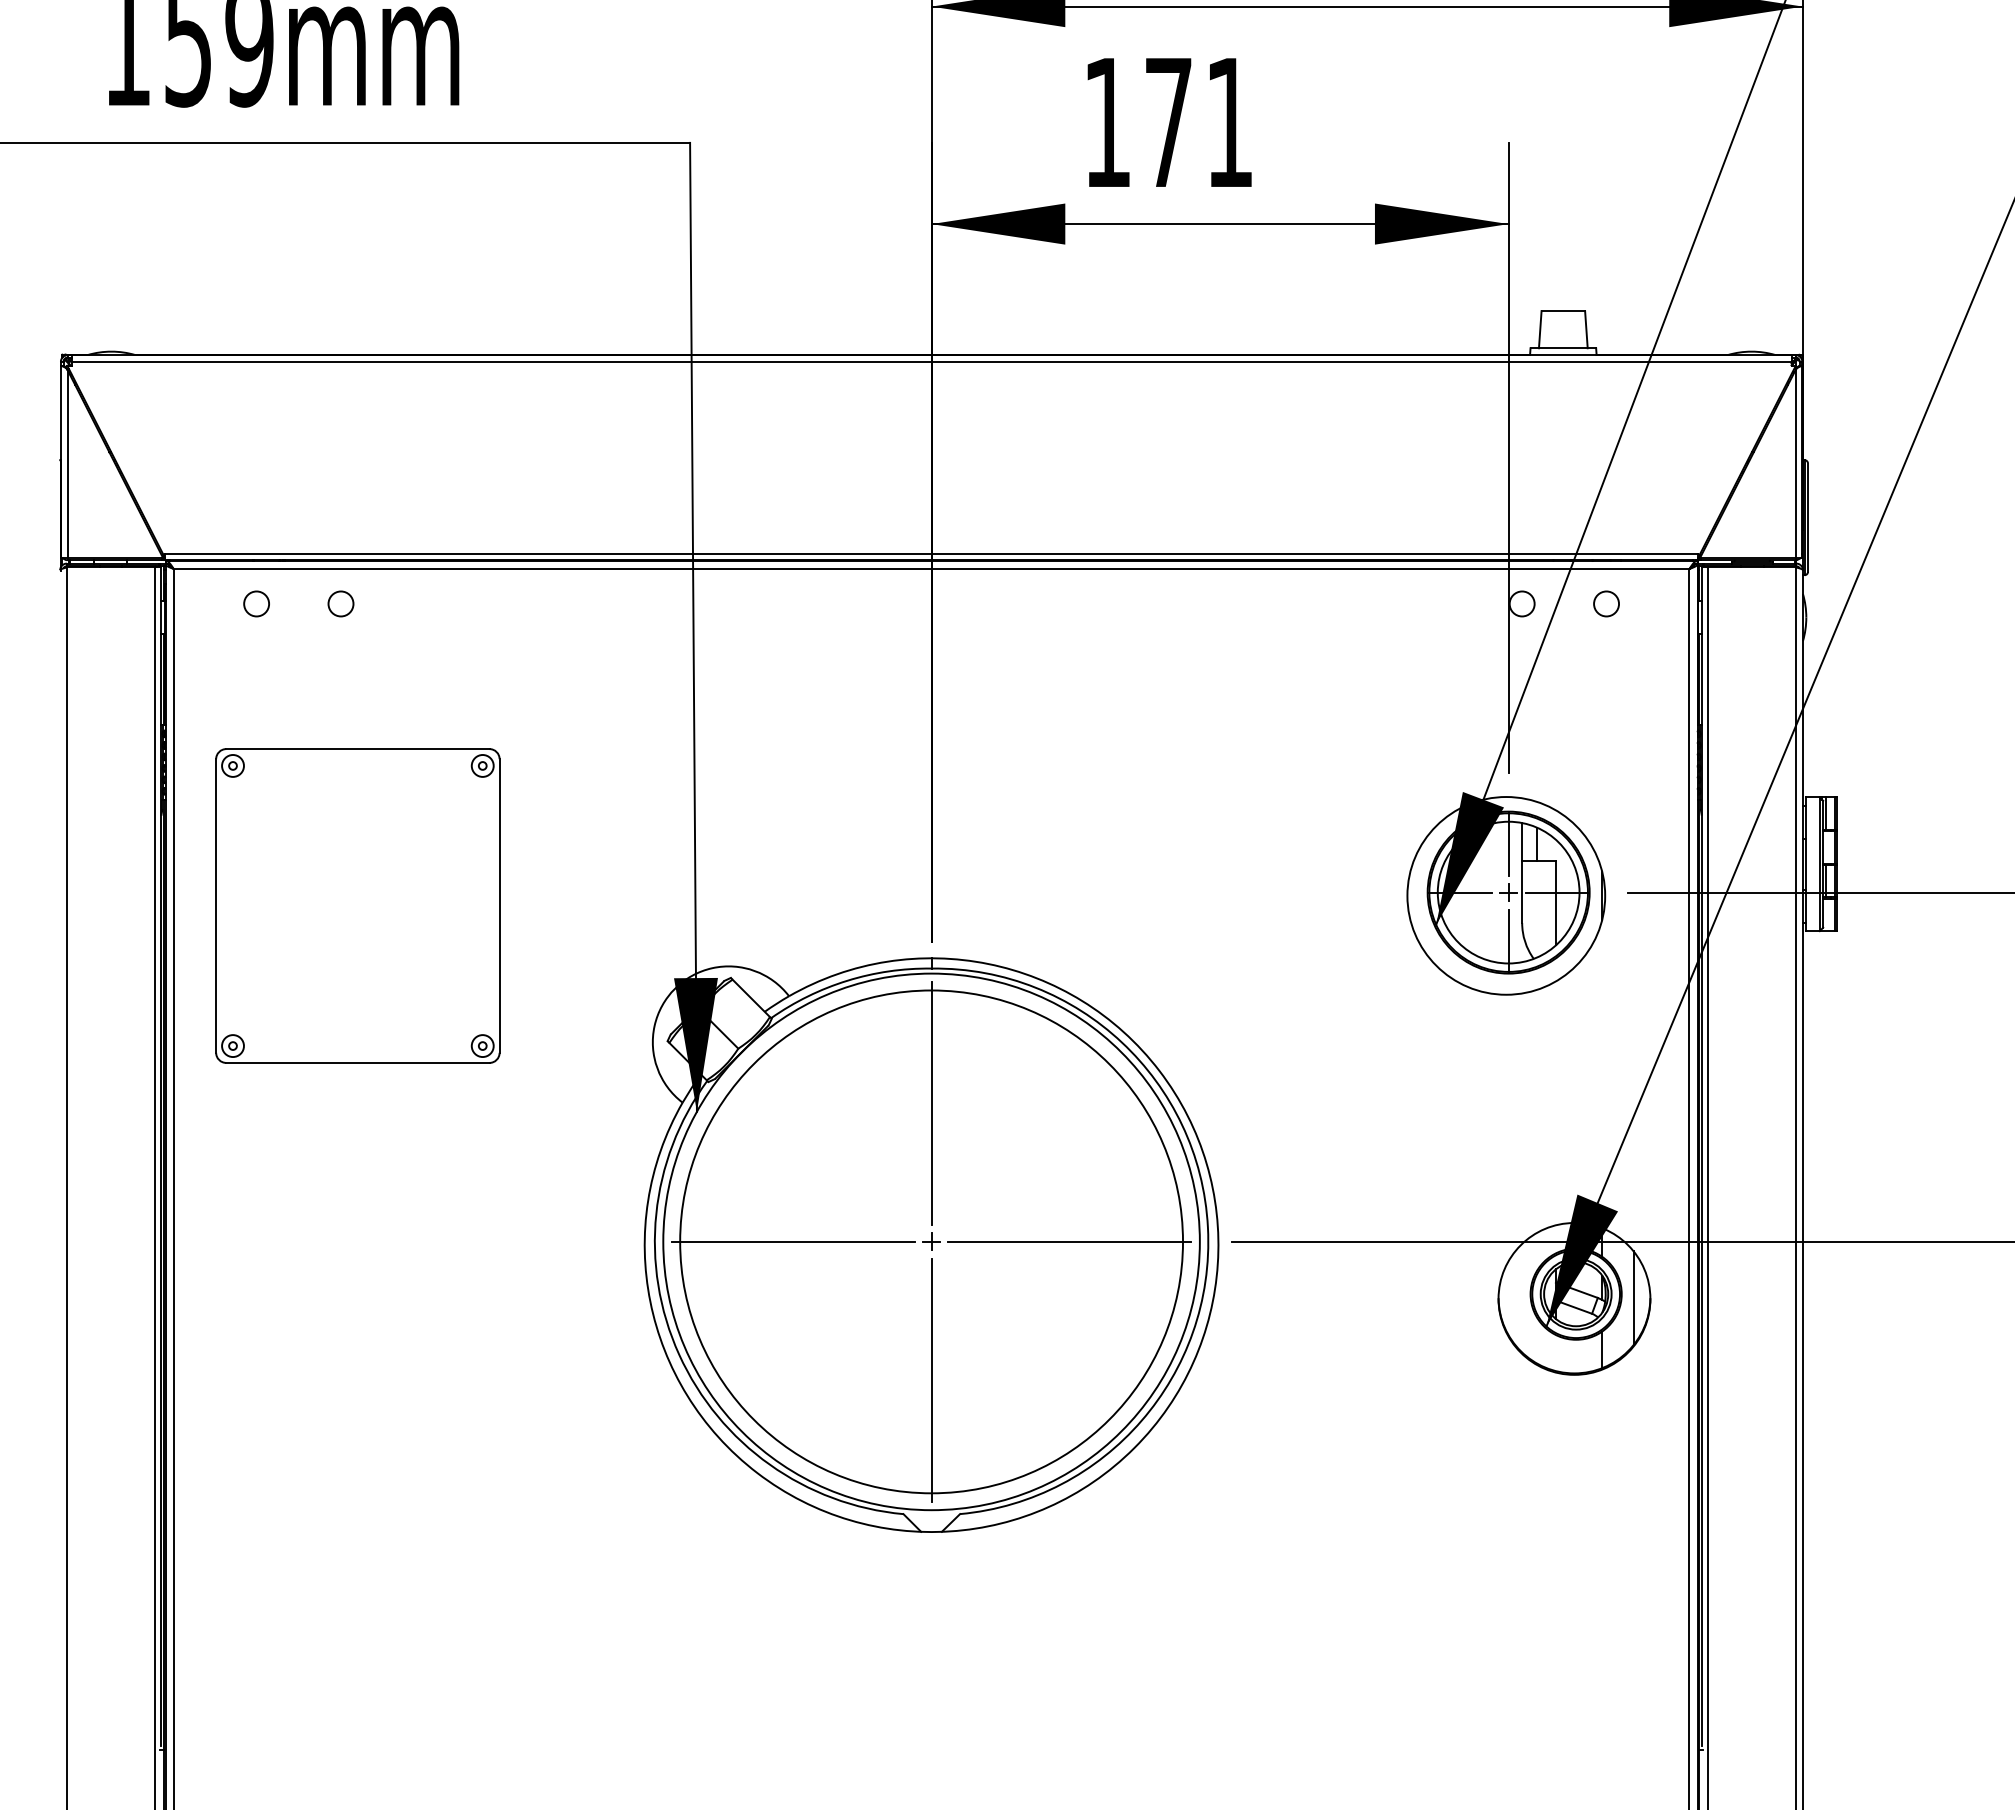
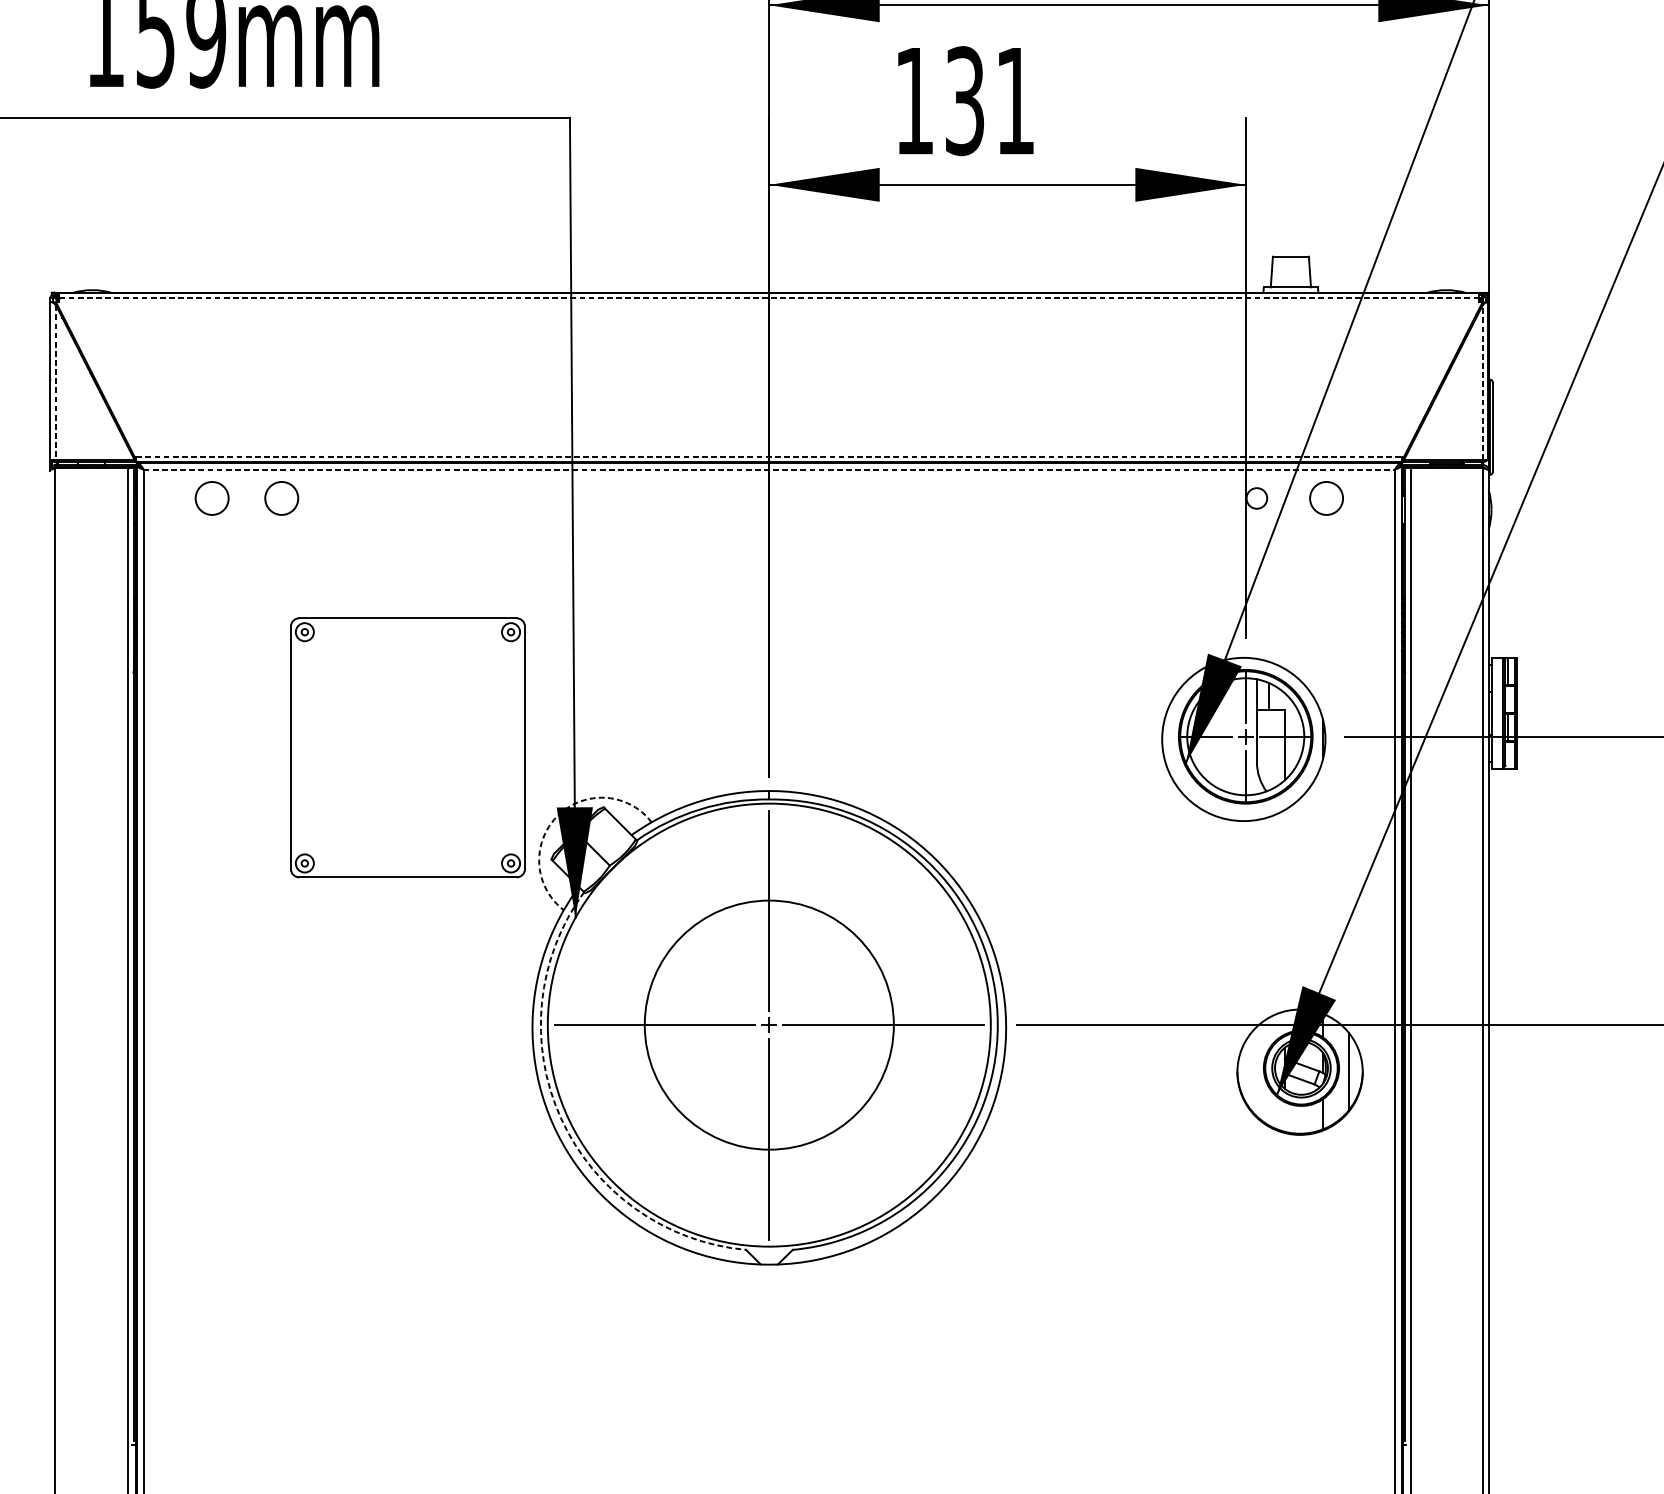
text: (1168, 122) -> (964, 100), 171 -> 131
line: (931, 361) -> (769, 298), solid -> dashed
line: (67, 463) -> (55, 382), solid -> dashed
line: (1795, 463) -> (1482, 382), solid -> dashed
line: (931, 553) -> (769, 456), solid -> dashed
line: (931, 568) -> (769, 469), solid -> dashed
circle: (256, 603) -> (211, 498), size x1.6
circle: (340, 603) -> (281, 498), size x1.6
circle: (1606, 603) -> (1326, 498), size x1.6
part: (357, 905) -> (407, 747), moved
arc: (675, 988) -> (557, 815), solid -> dashed
circle: (931, 1241) -> (769, 1024), size x0.6
arc: (679, 1354) -> (561, 1118), solid -> dashed

